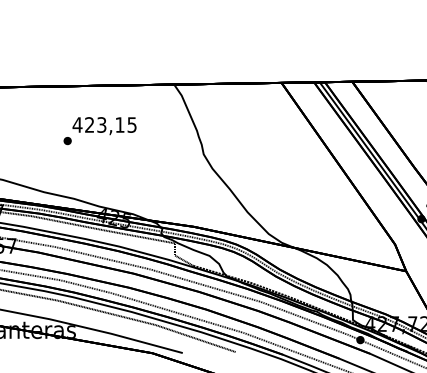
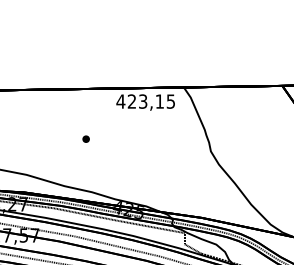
text: (104, 126) -> (145, 102), moved

